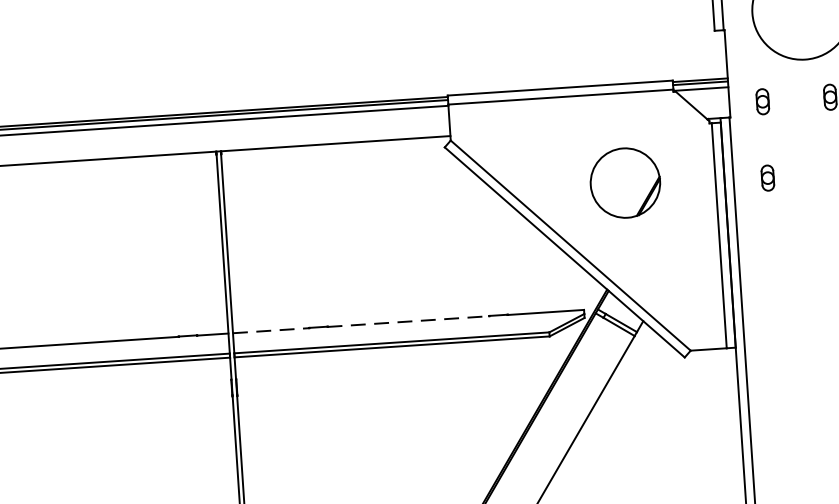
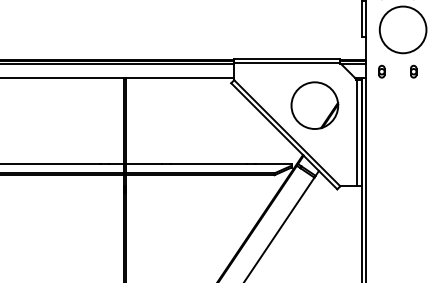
part: (766, 177) -> (381, 107), removed
part: (624, 182) -> (314, 105), size x1.43
line: (409, 320) -> (209, 163), dashed -> solid
line: (272, 329) -> (144, 163), dashed -> solid

